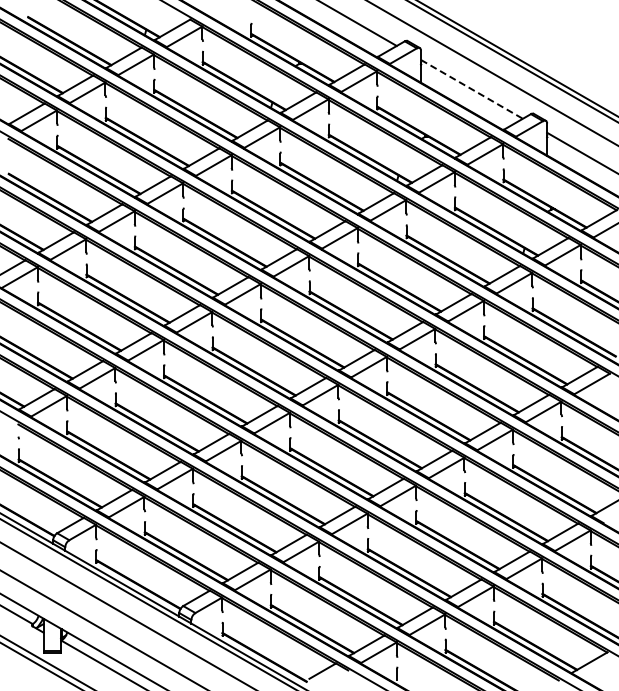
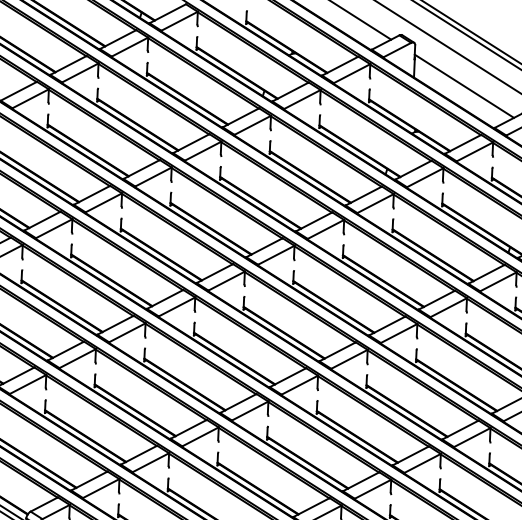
line: (471, 89) -> (463, 86), dashed -> solid

